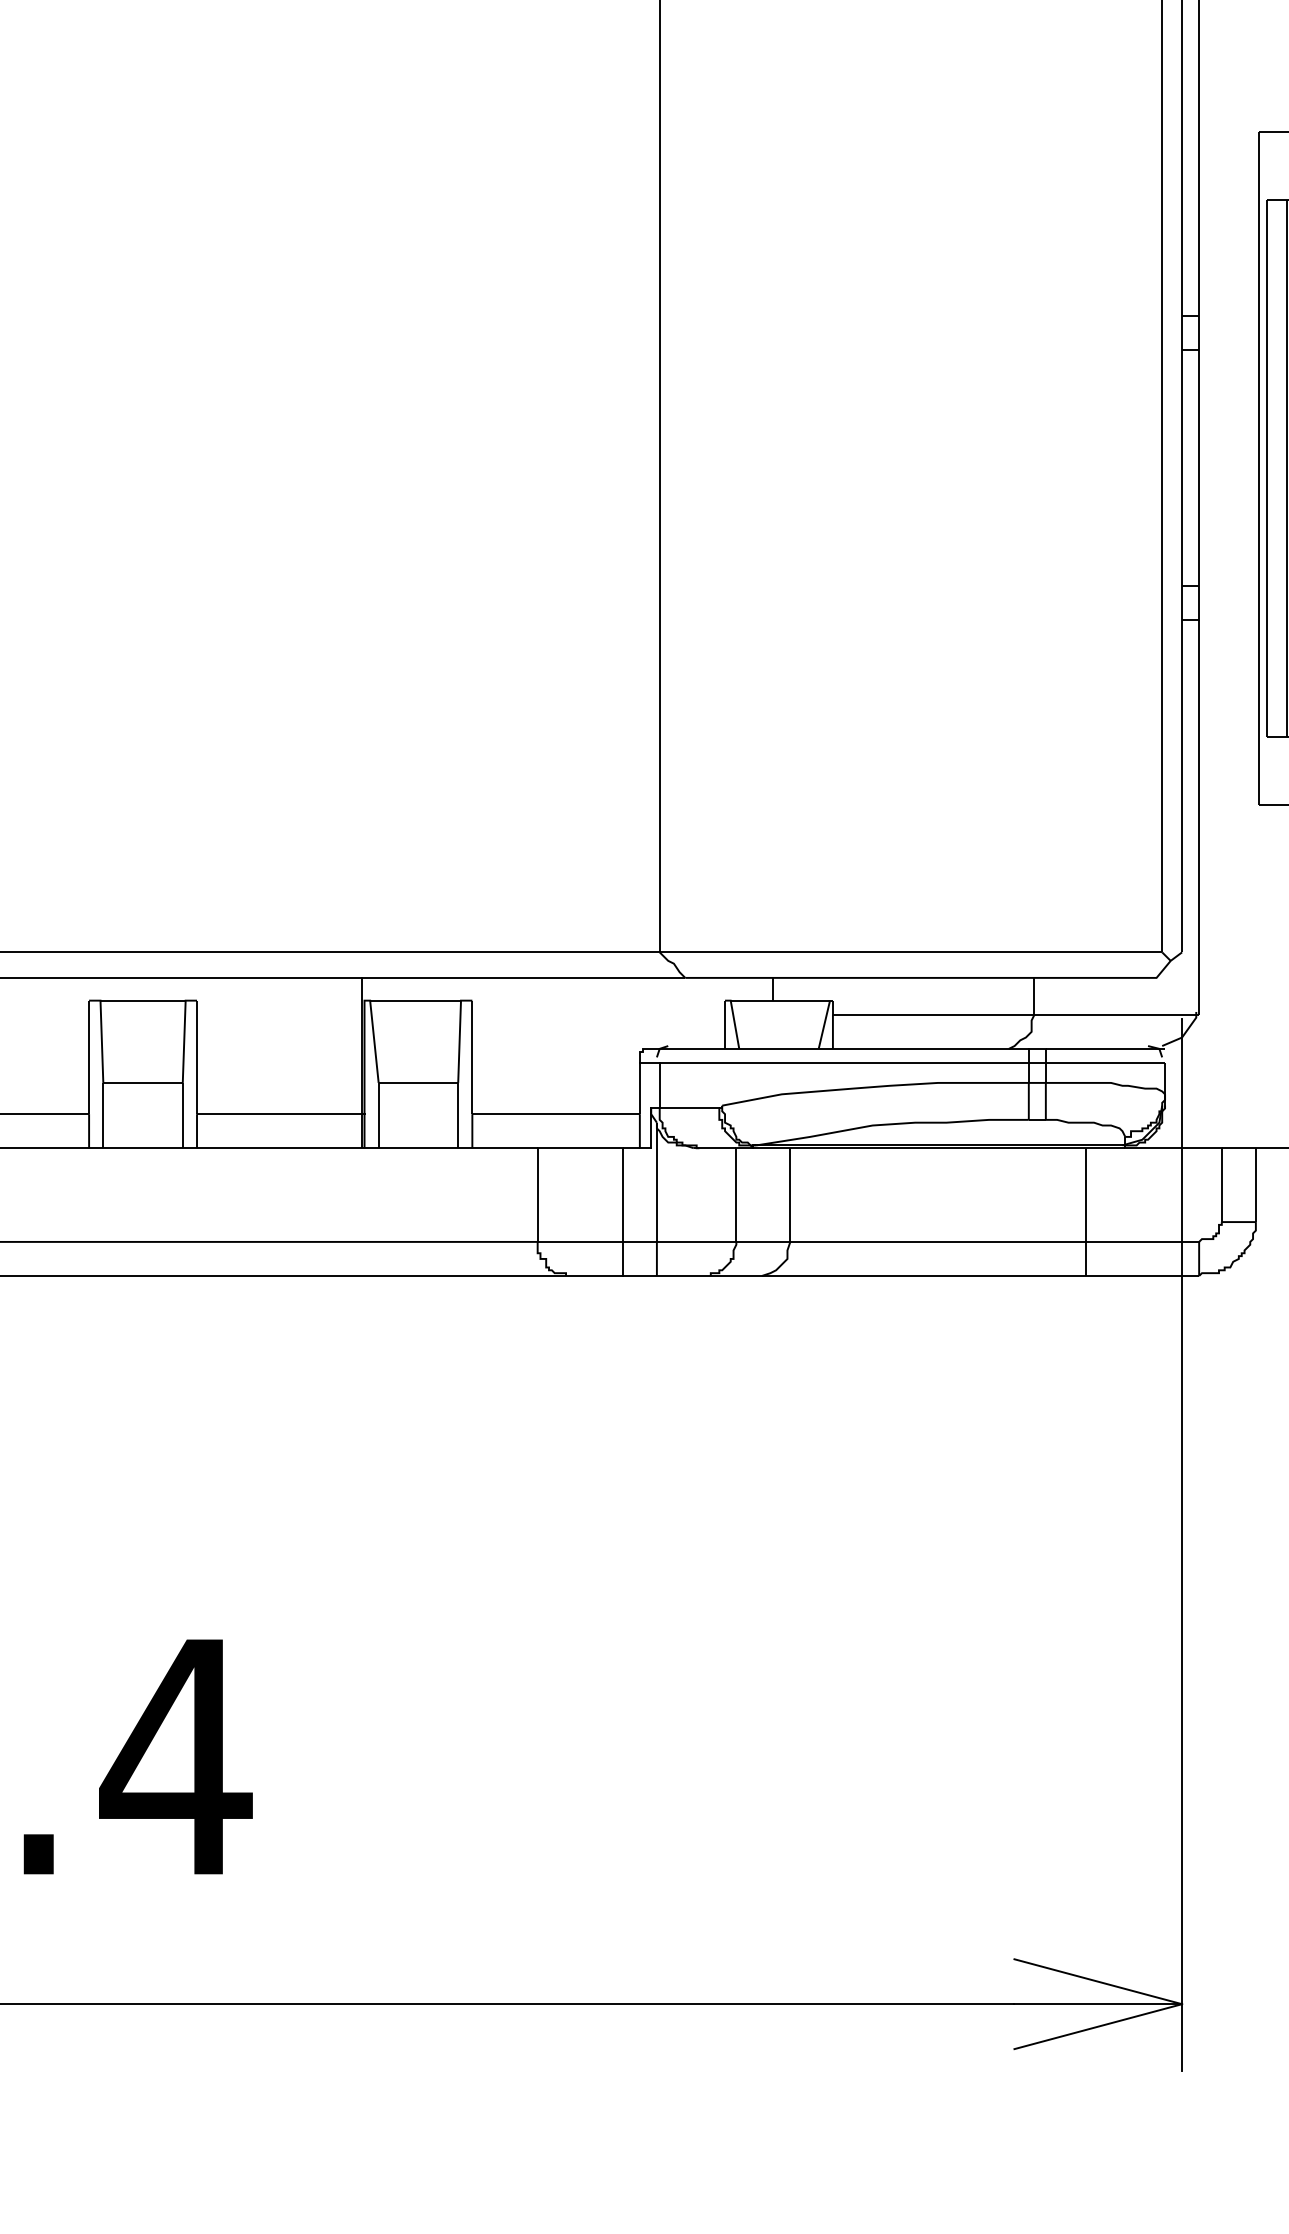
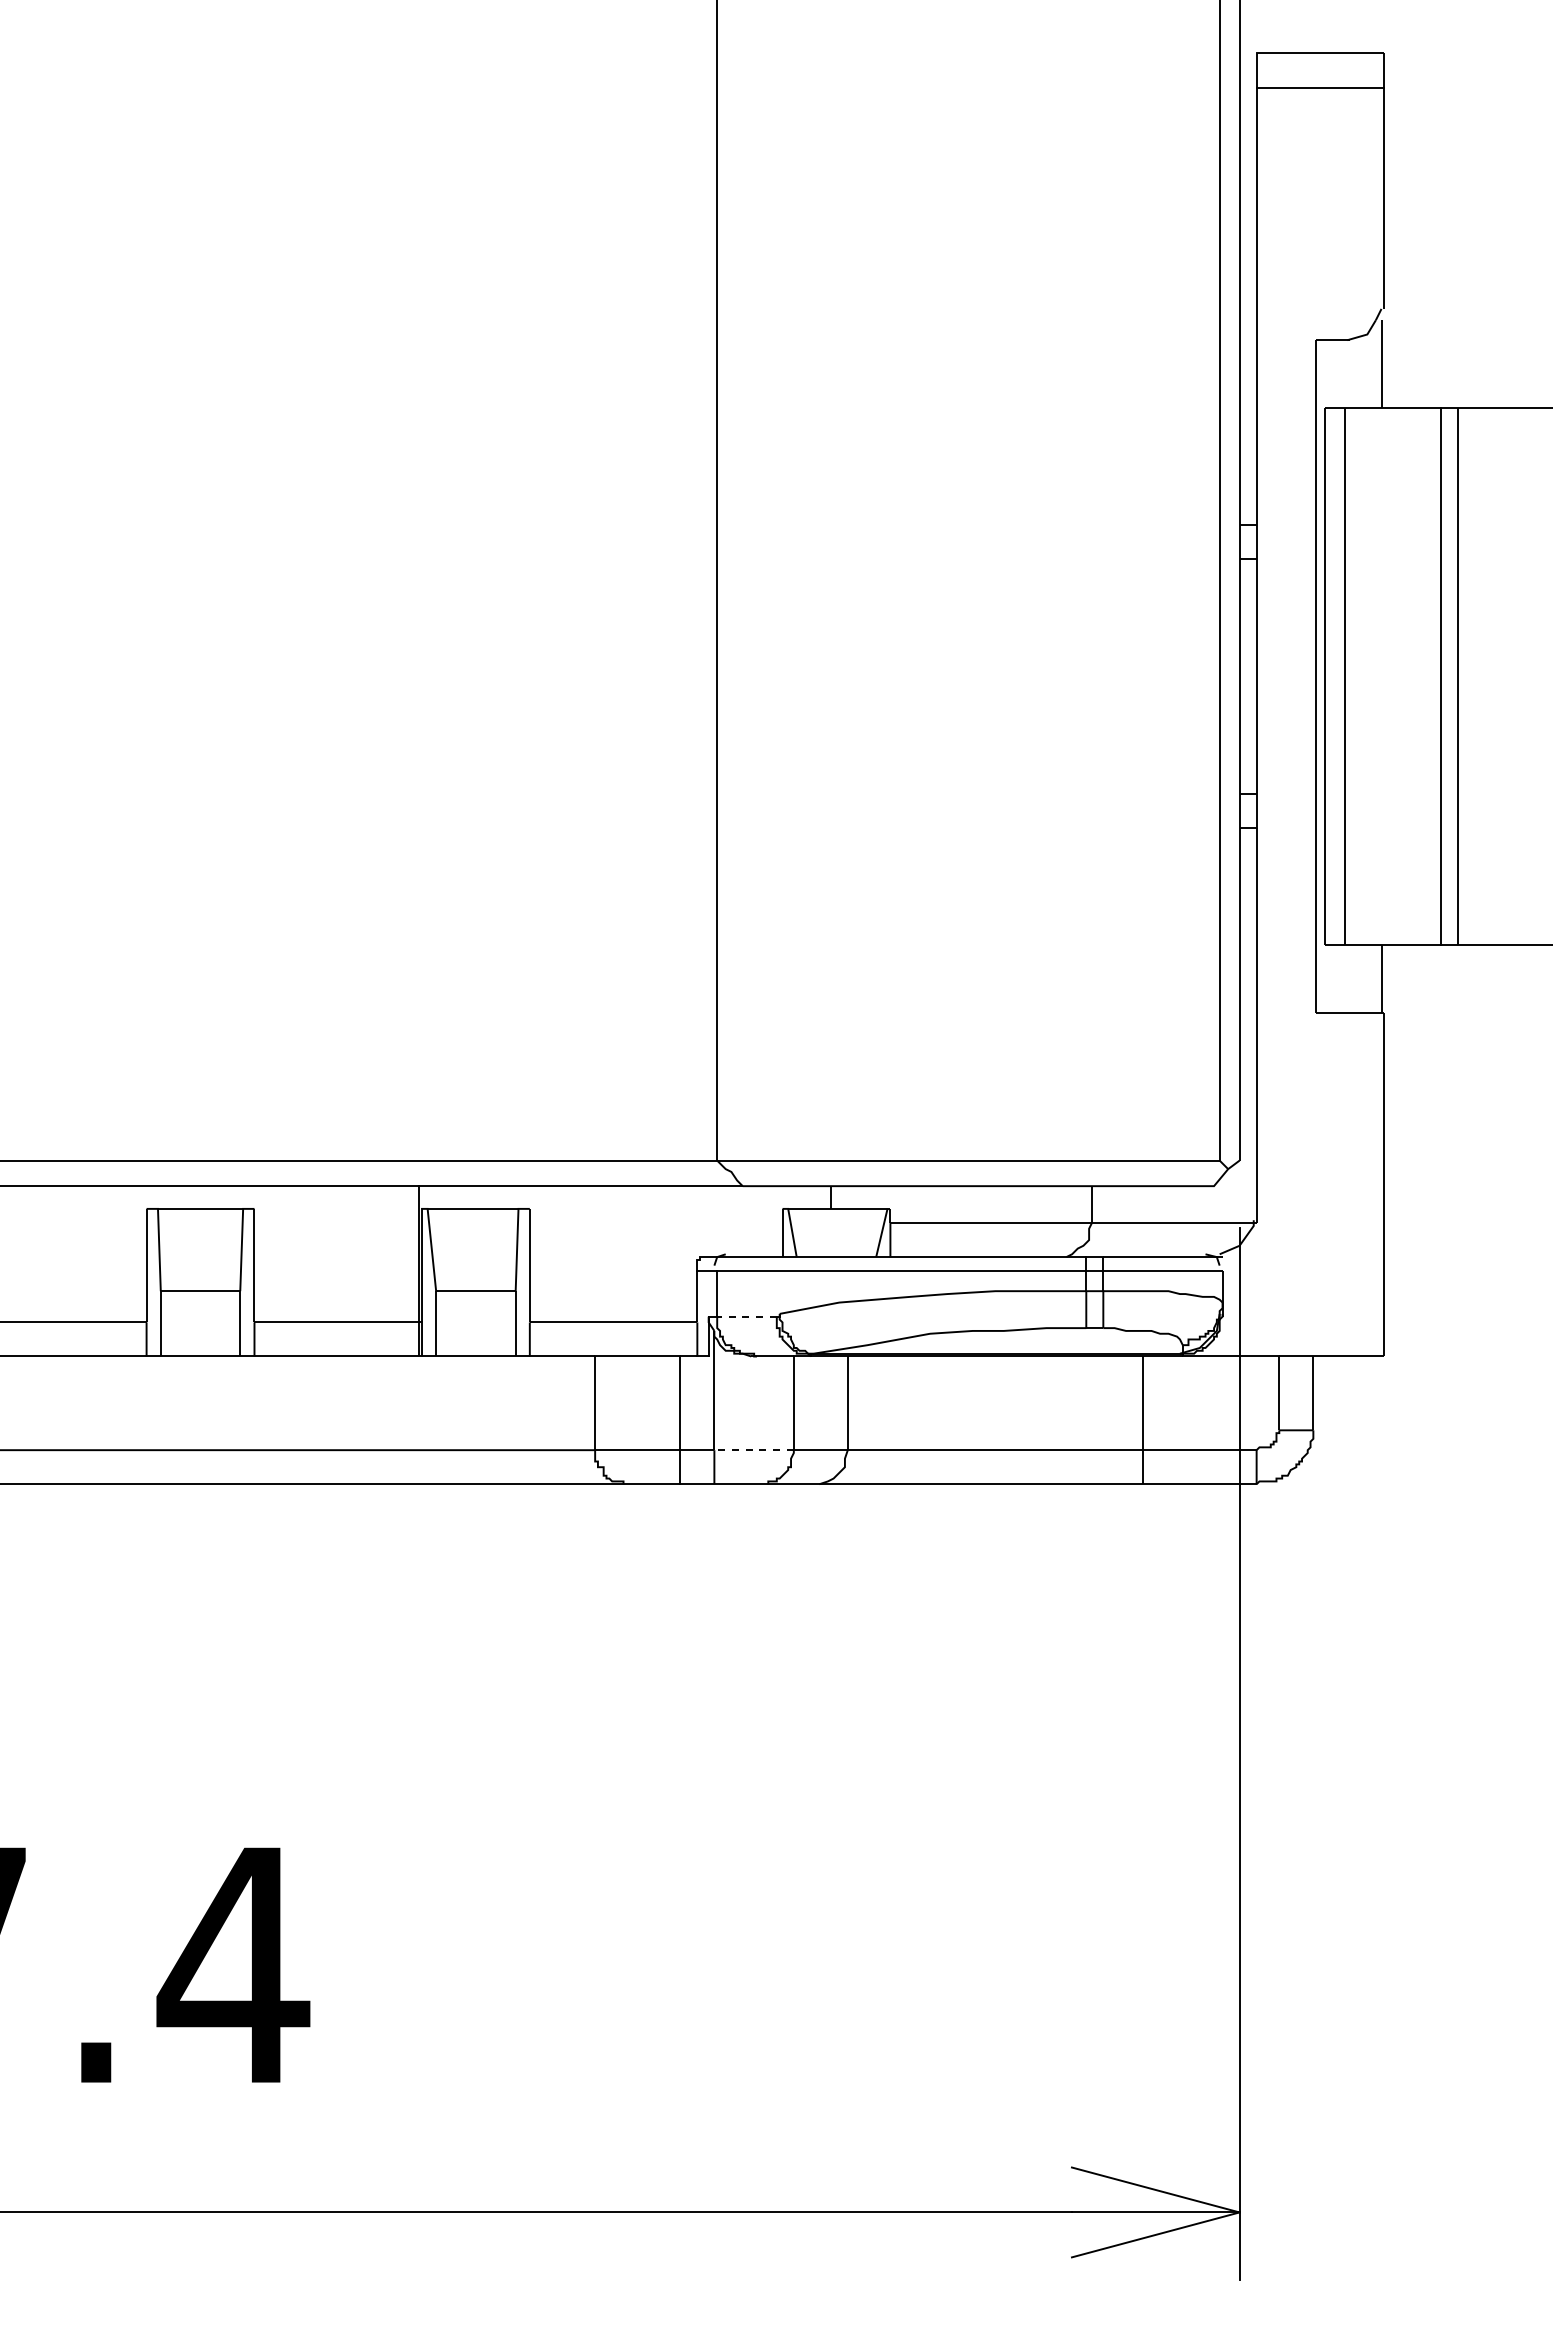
line: (690, 1108) -> (747, 1316), solid -> dashed
line: (697, 1242) -> (754, 1450), solid -> dashed

